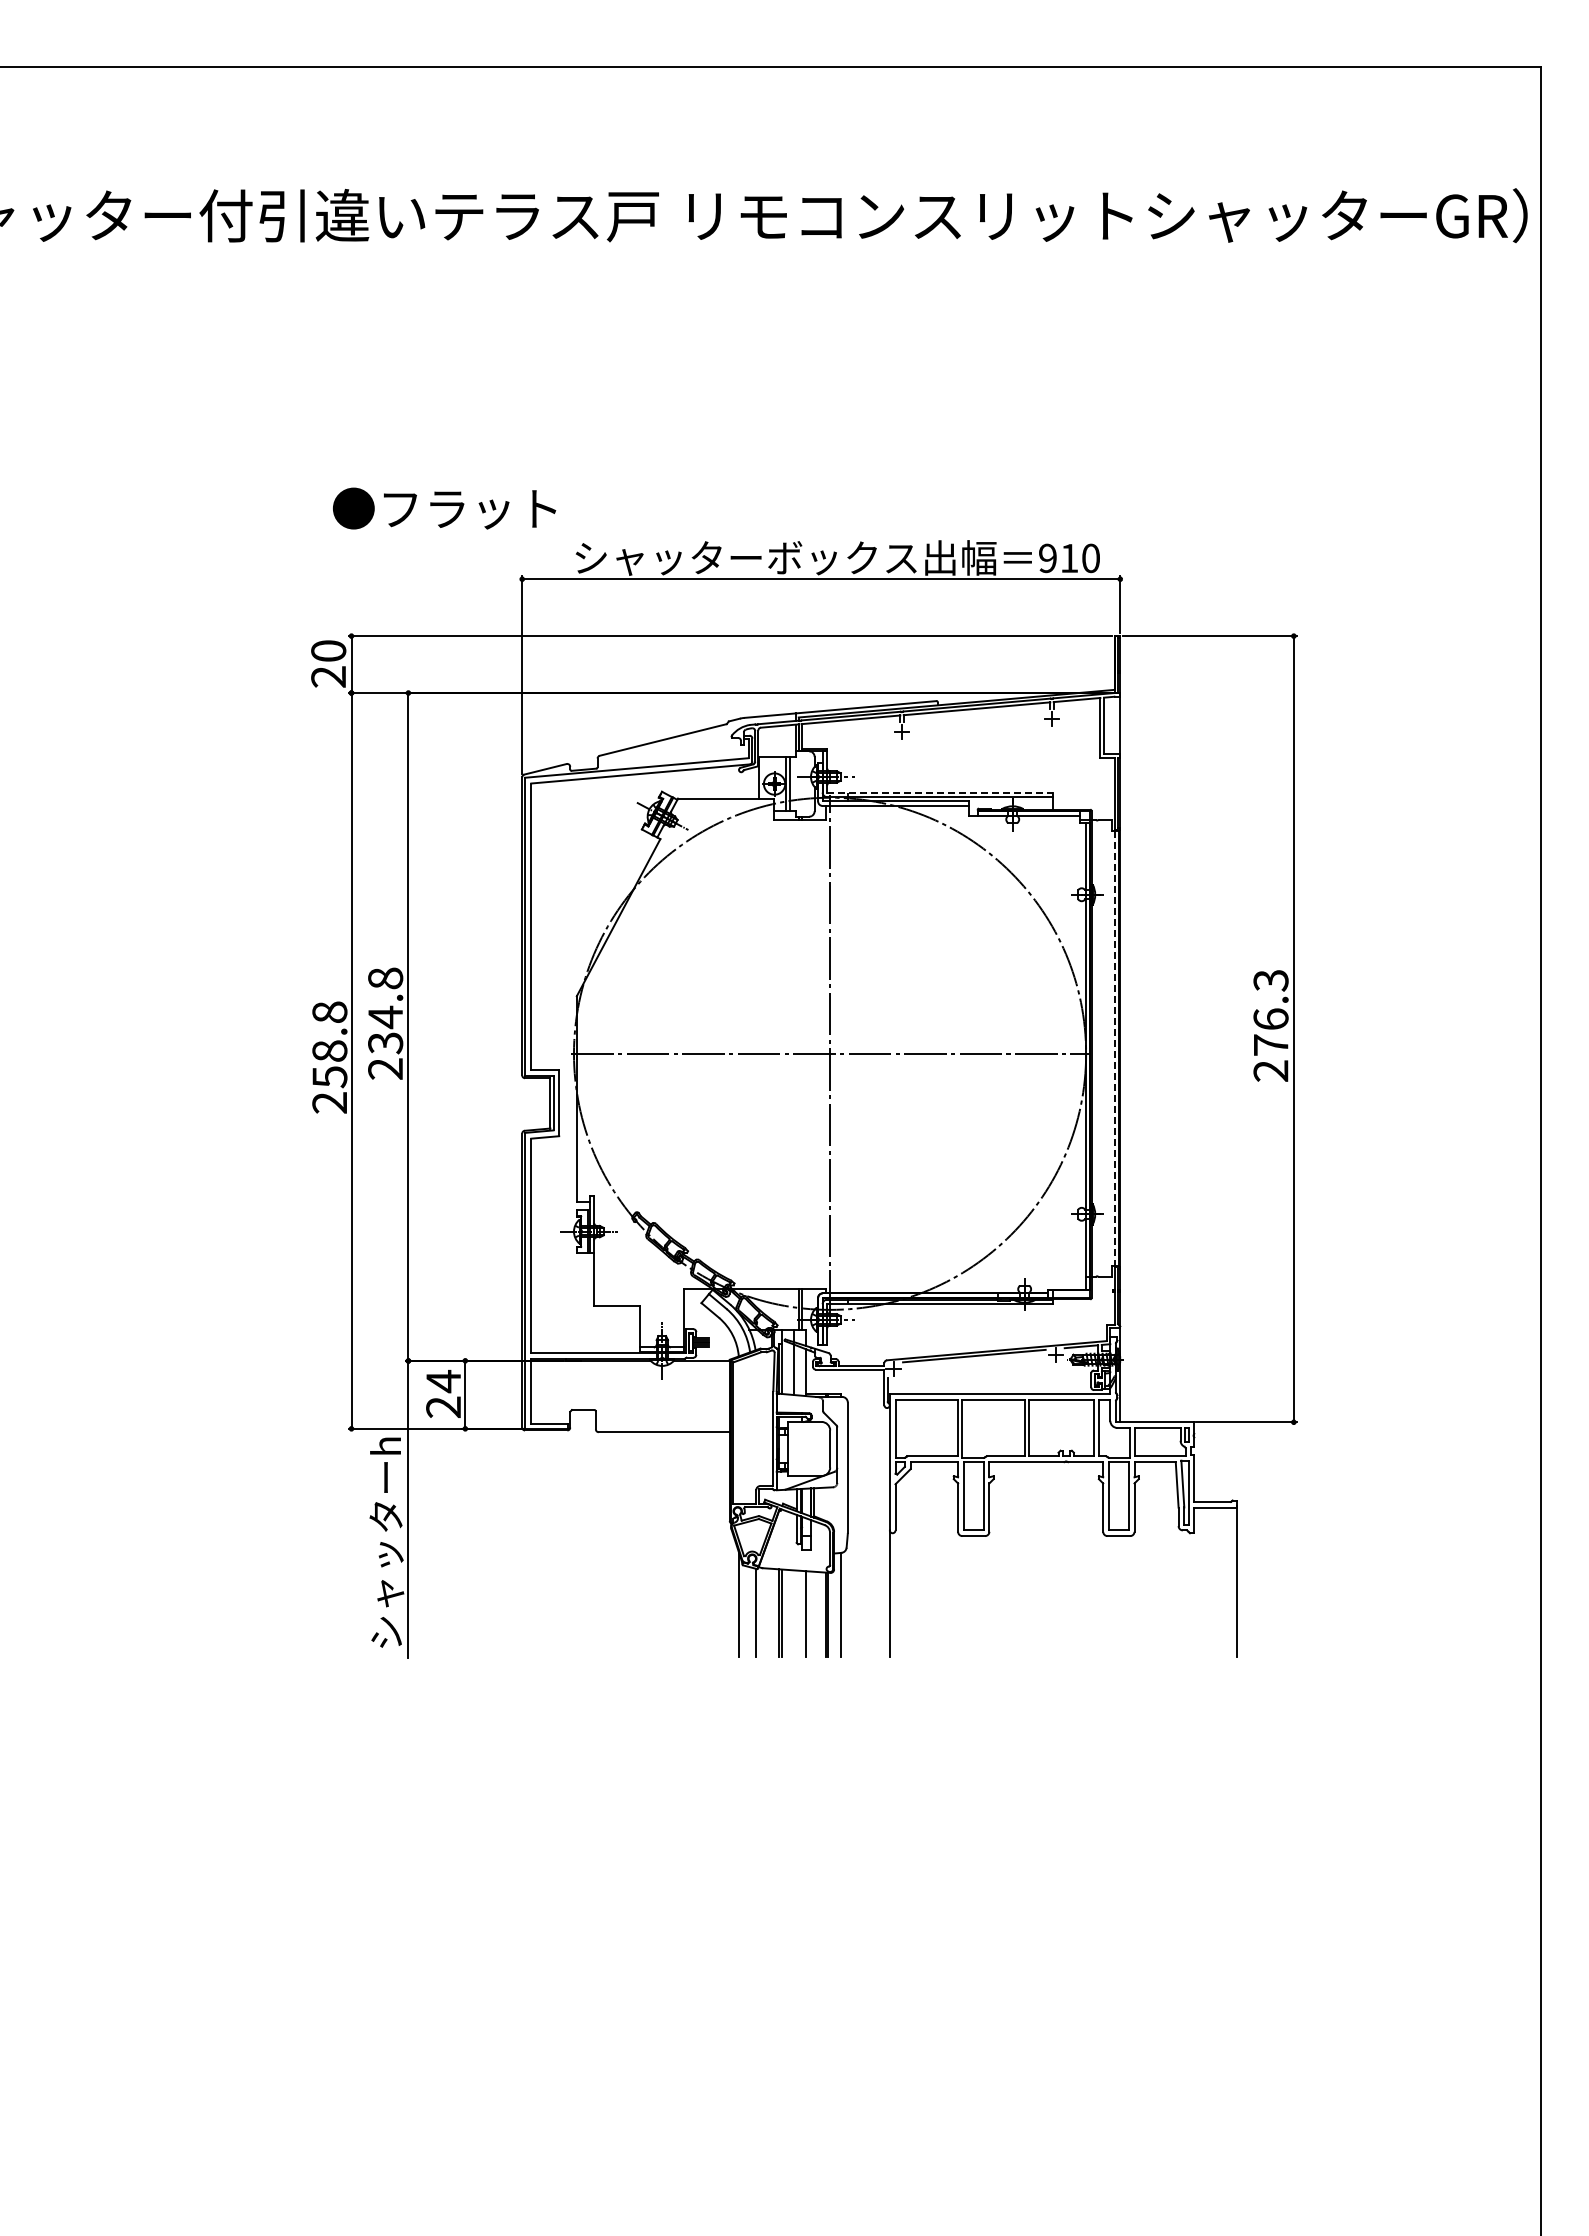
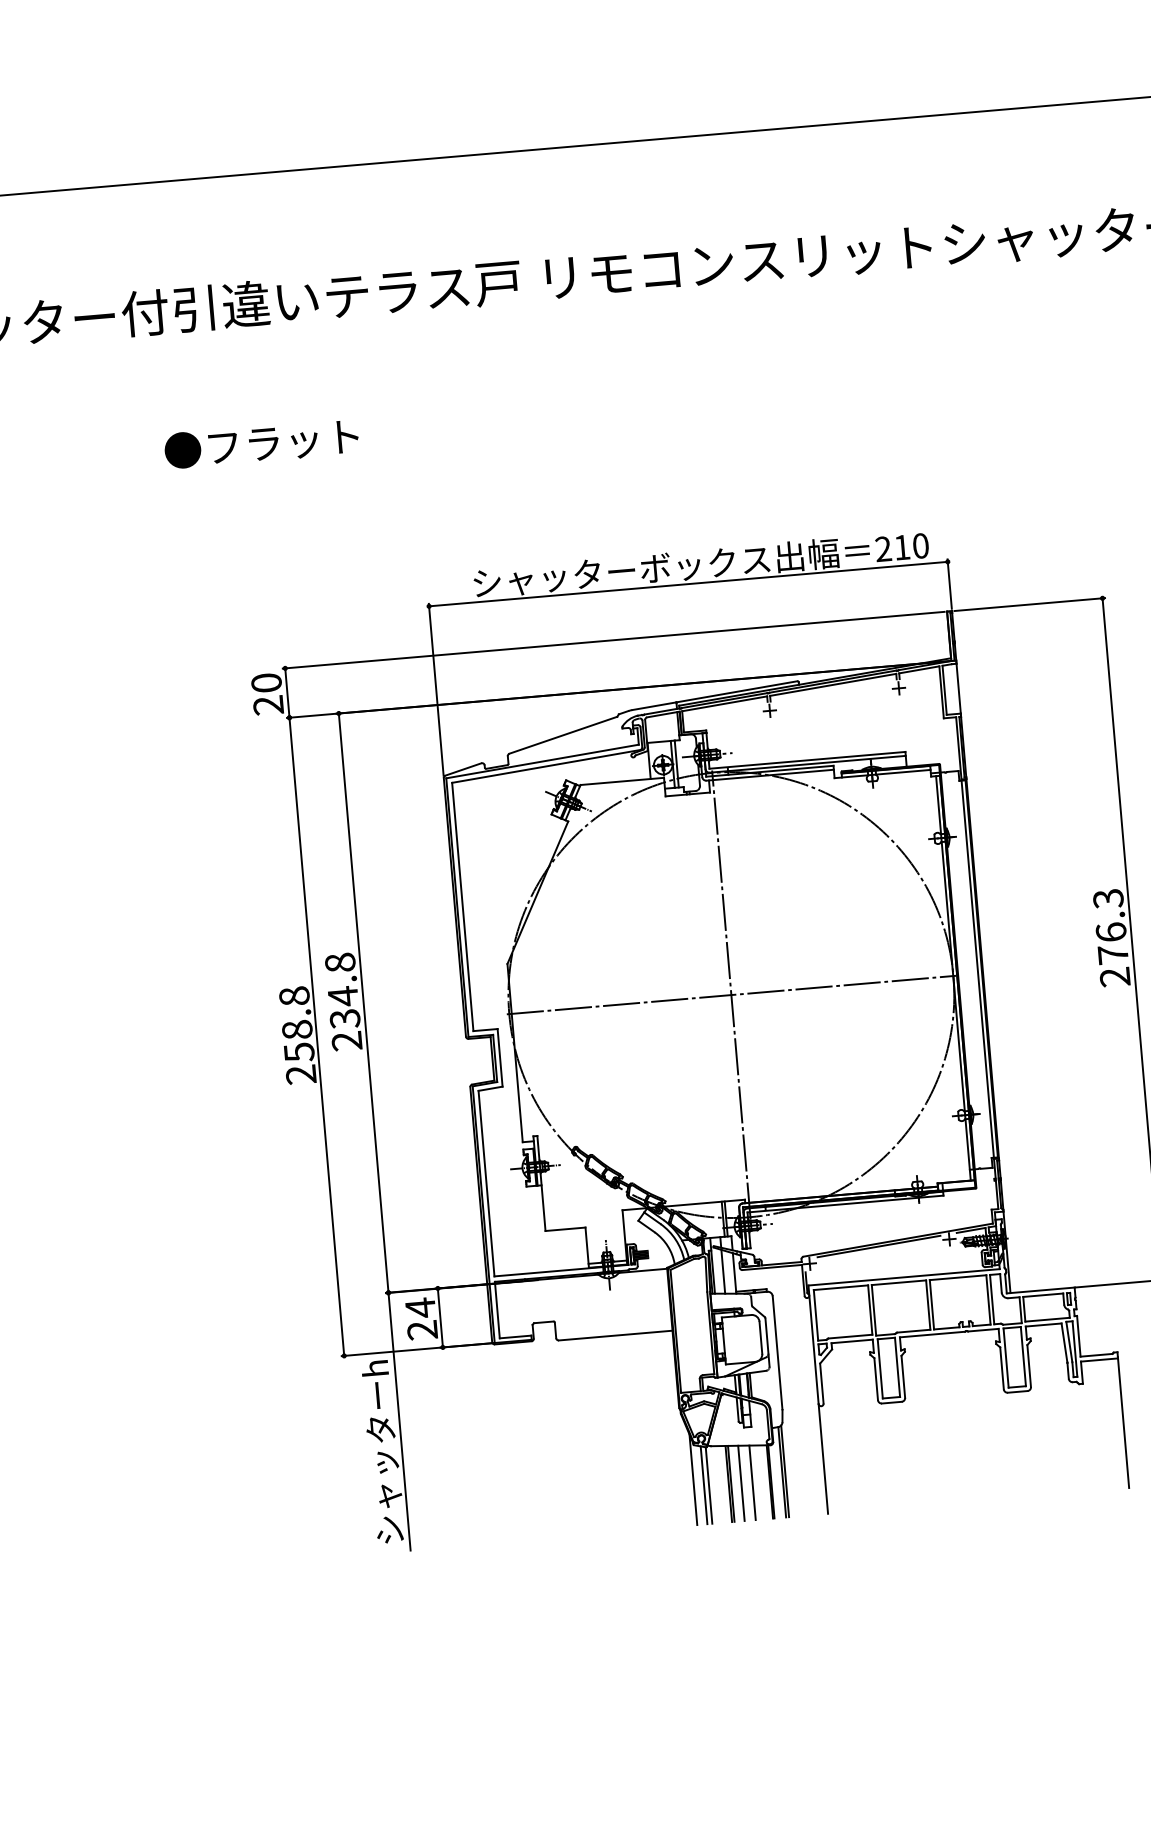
text: (444, 508) -> (261, 443), moved
text: (1047, 558) -> (883, 549), 910 -> 210
line: (940, 792) -> (807, 760), dashed -> solid
line: (1114, 1048) -> (977, 969), dashed -> solid
line: (844, 1604) -> (784, 1471), added
line: (750, 1612) -> (703, 1485), added
line: (793, 1613) -> (741, 1483), added

